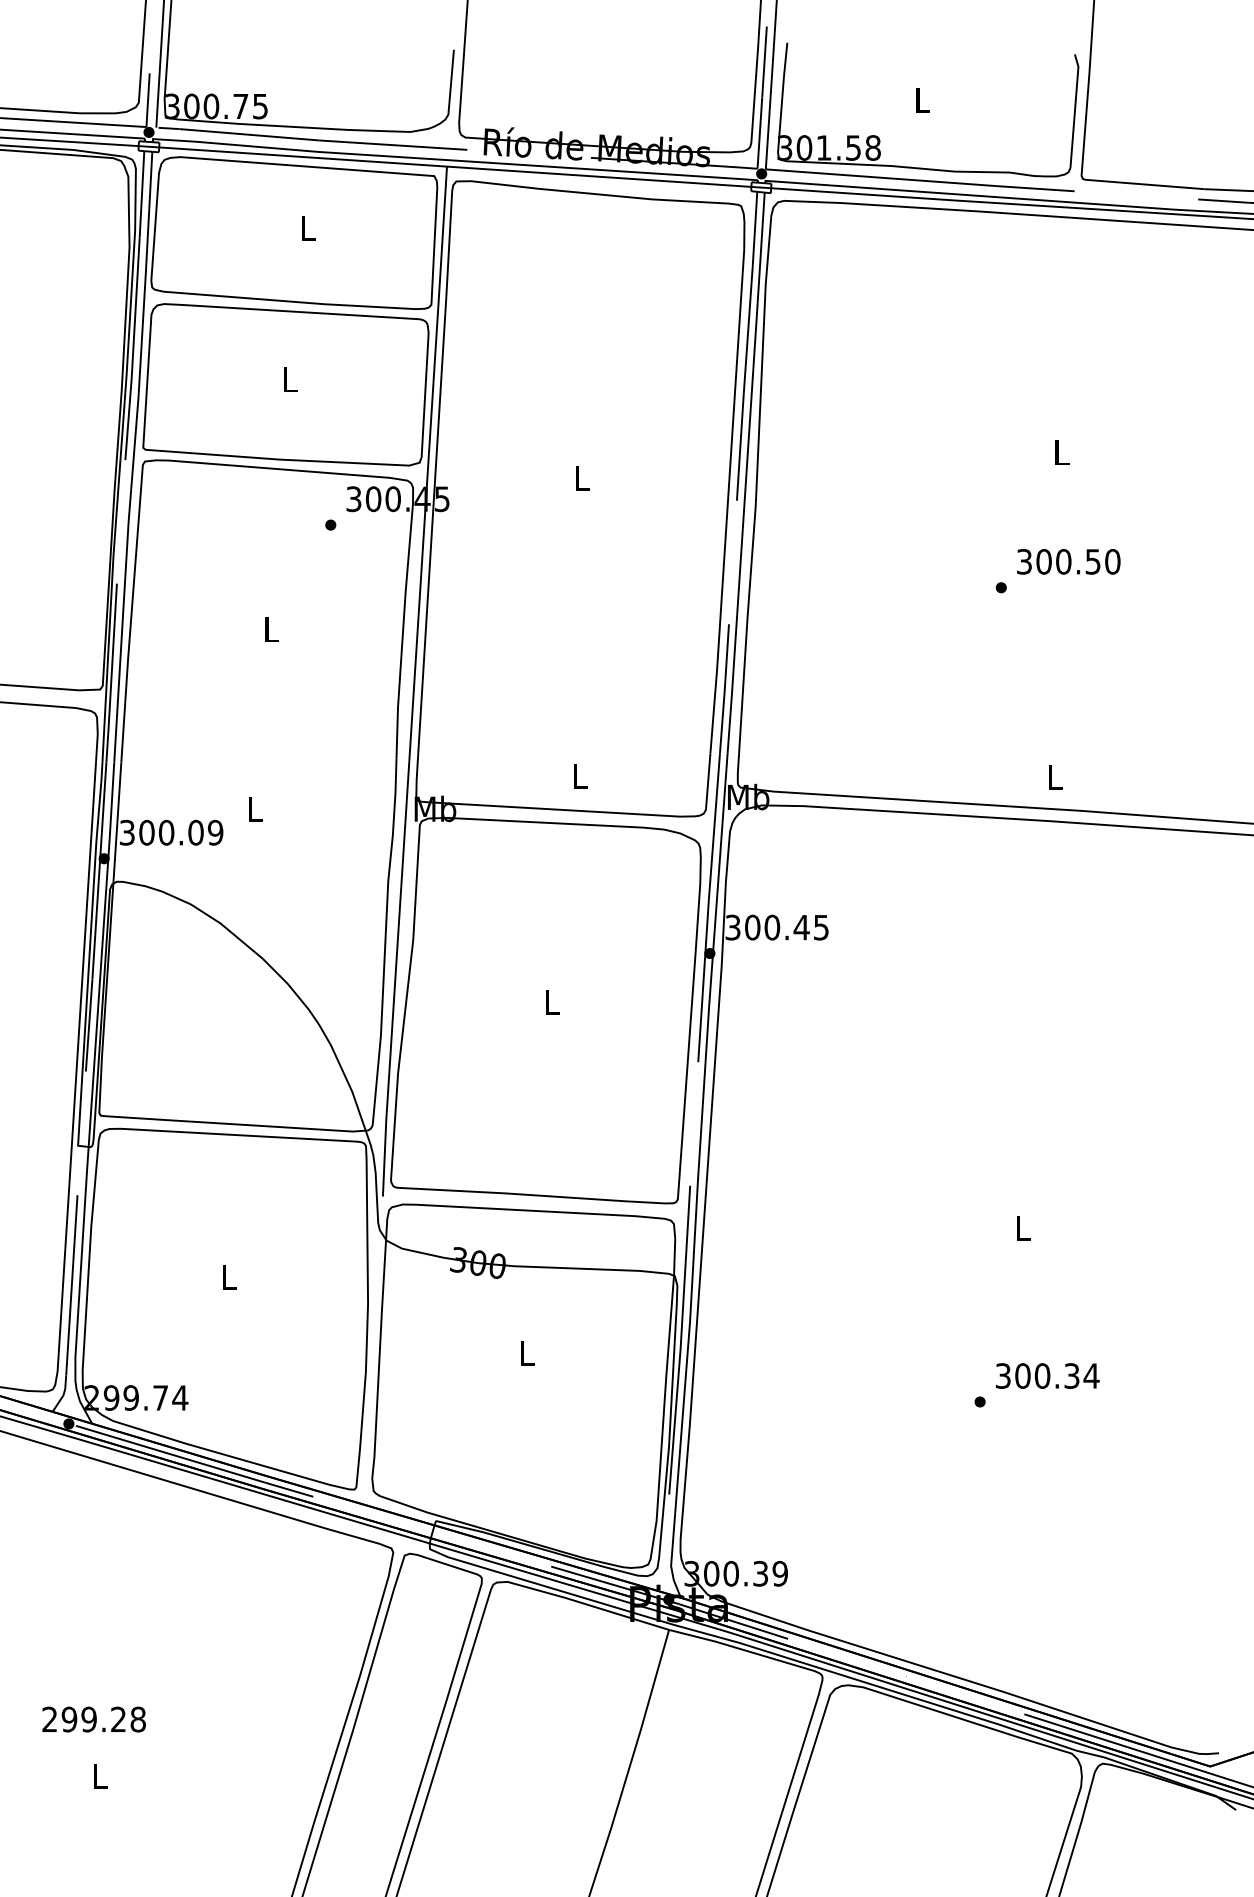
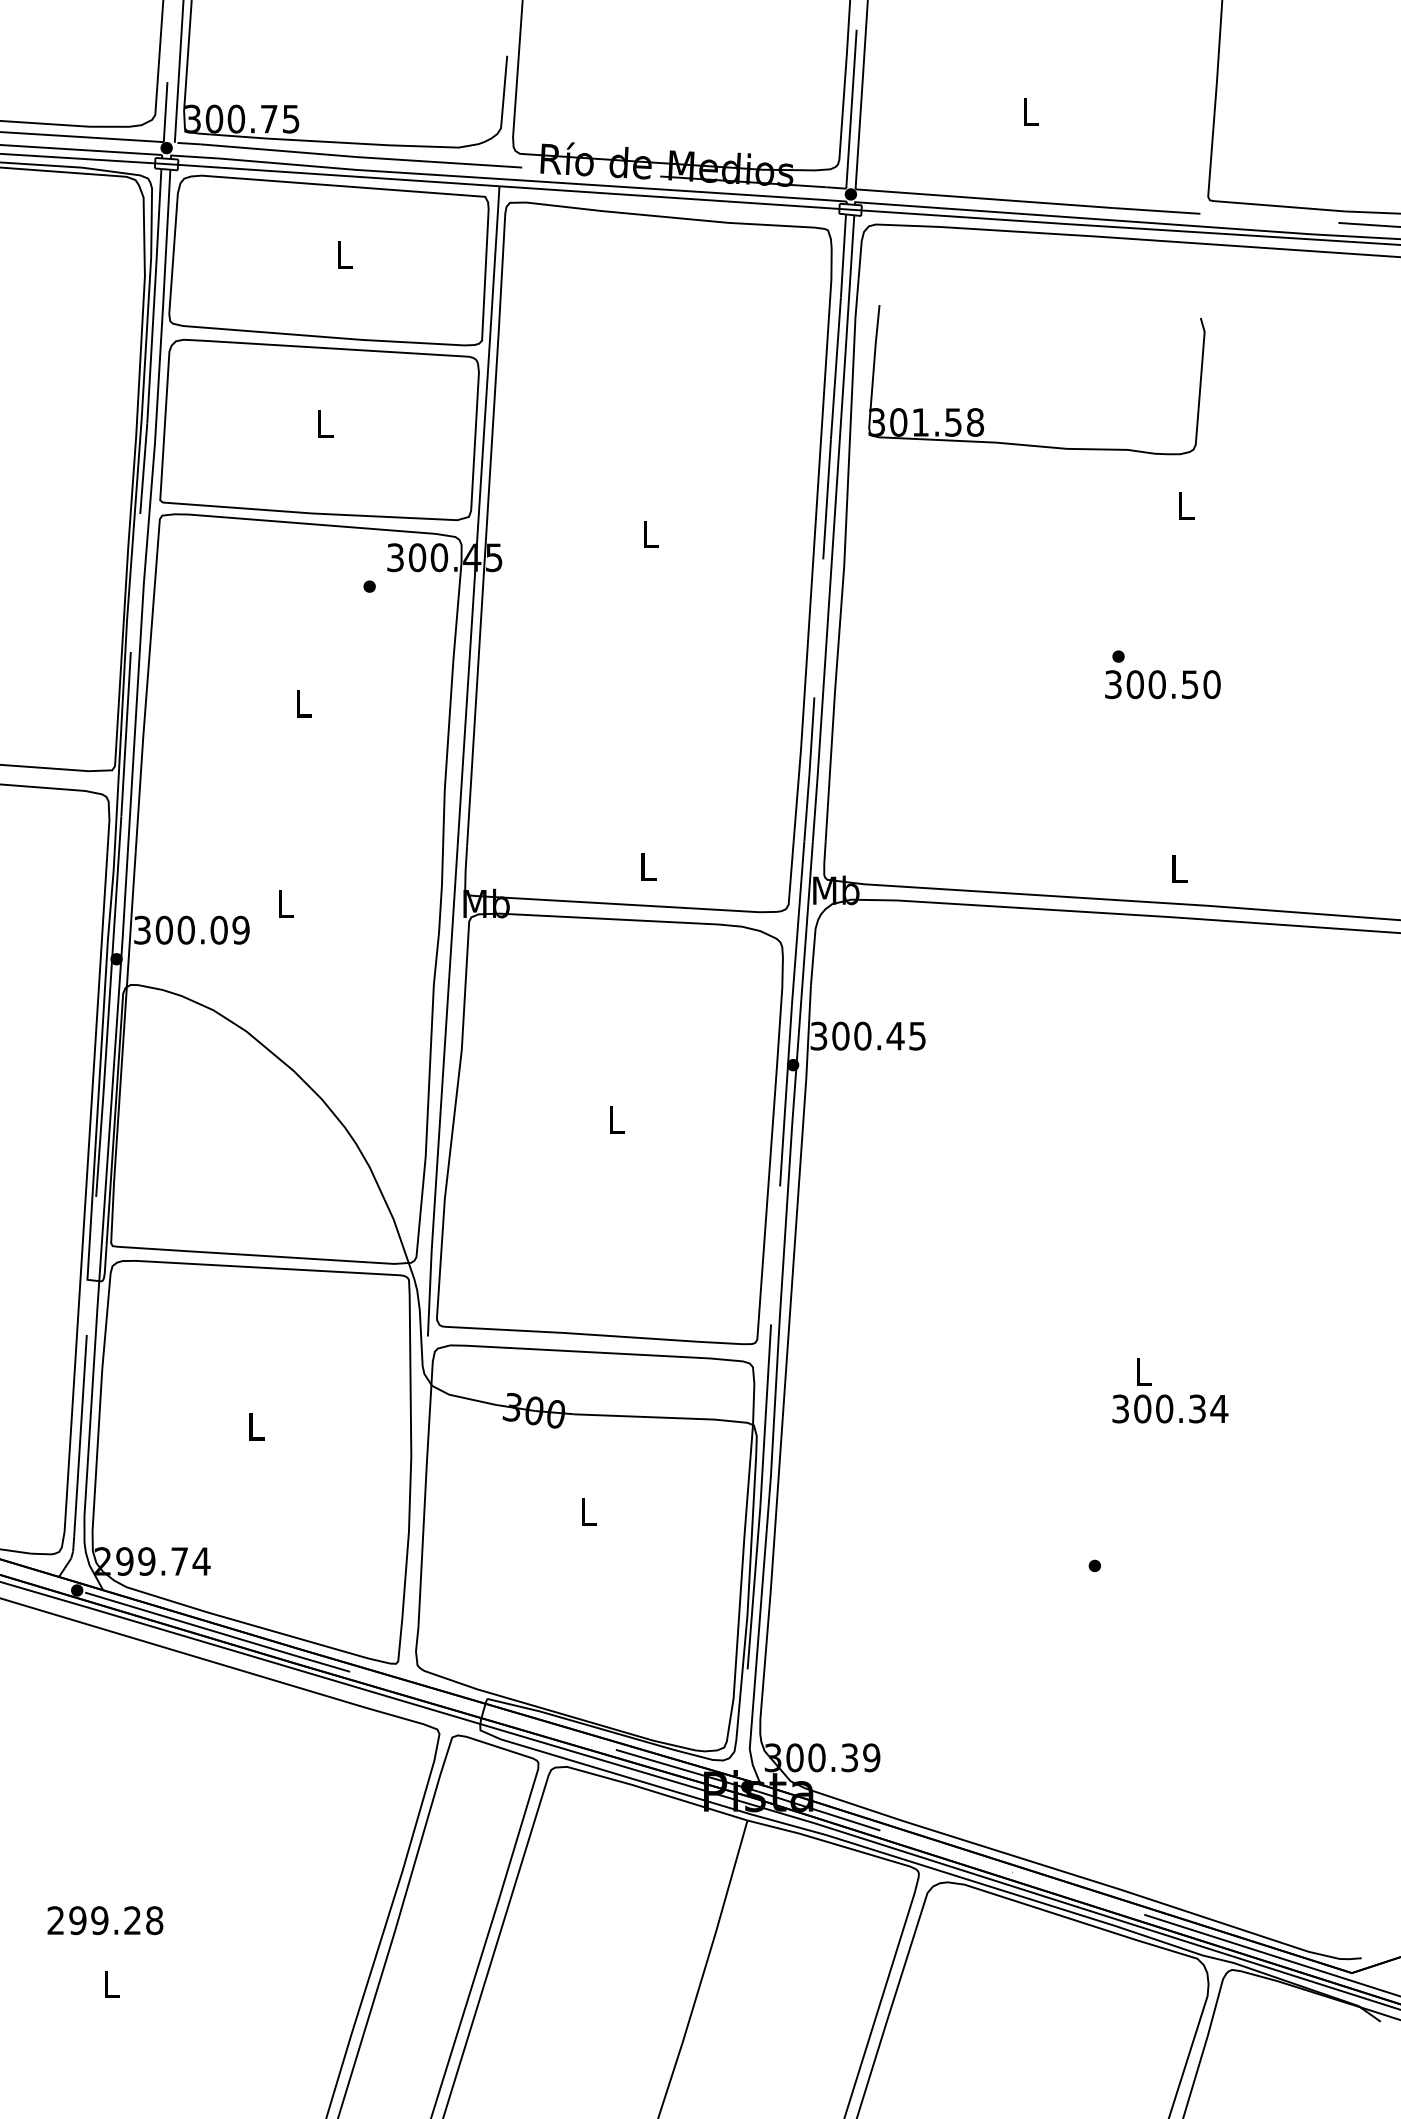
part: (879, 138) -> (982, 411), moved
text: (1068, 561) -> (1162, 684), moved
text: (1047, 1375) -> (1170, 1408), moved

